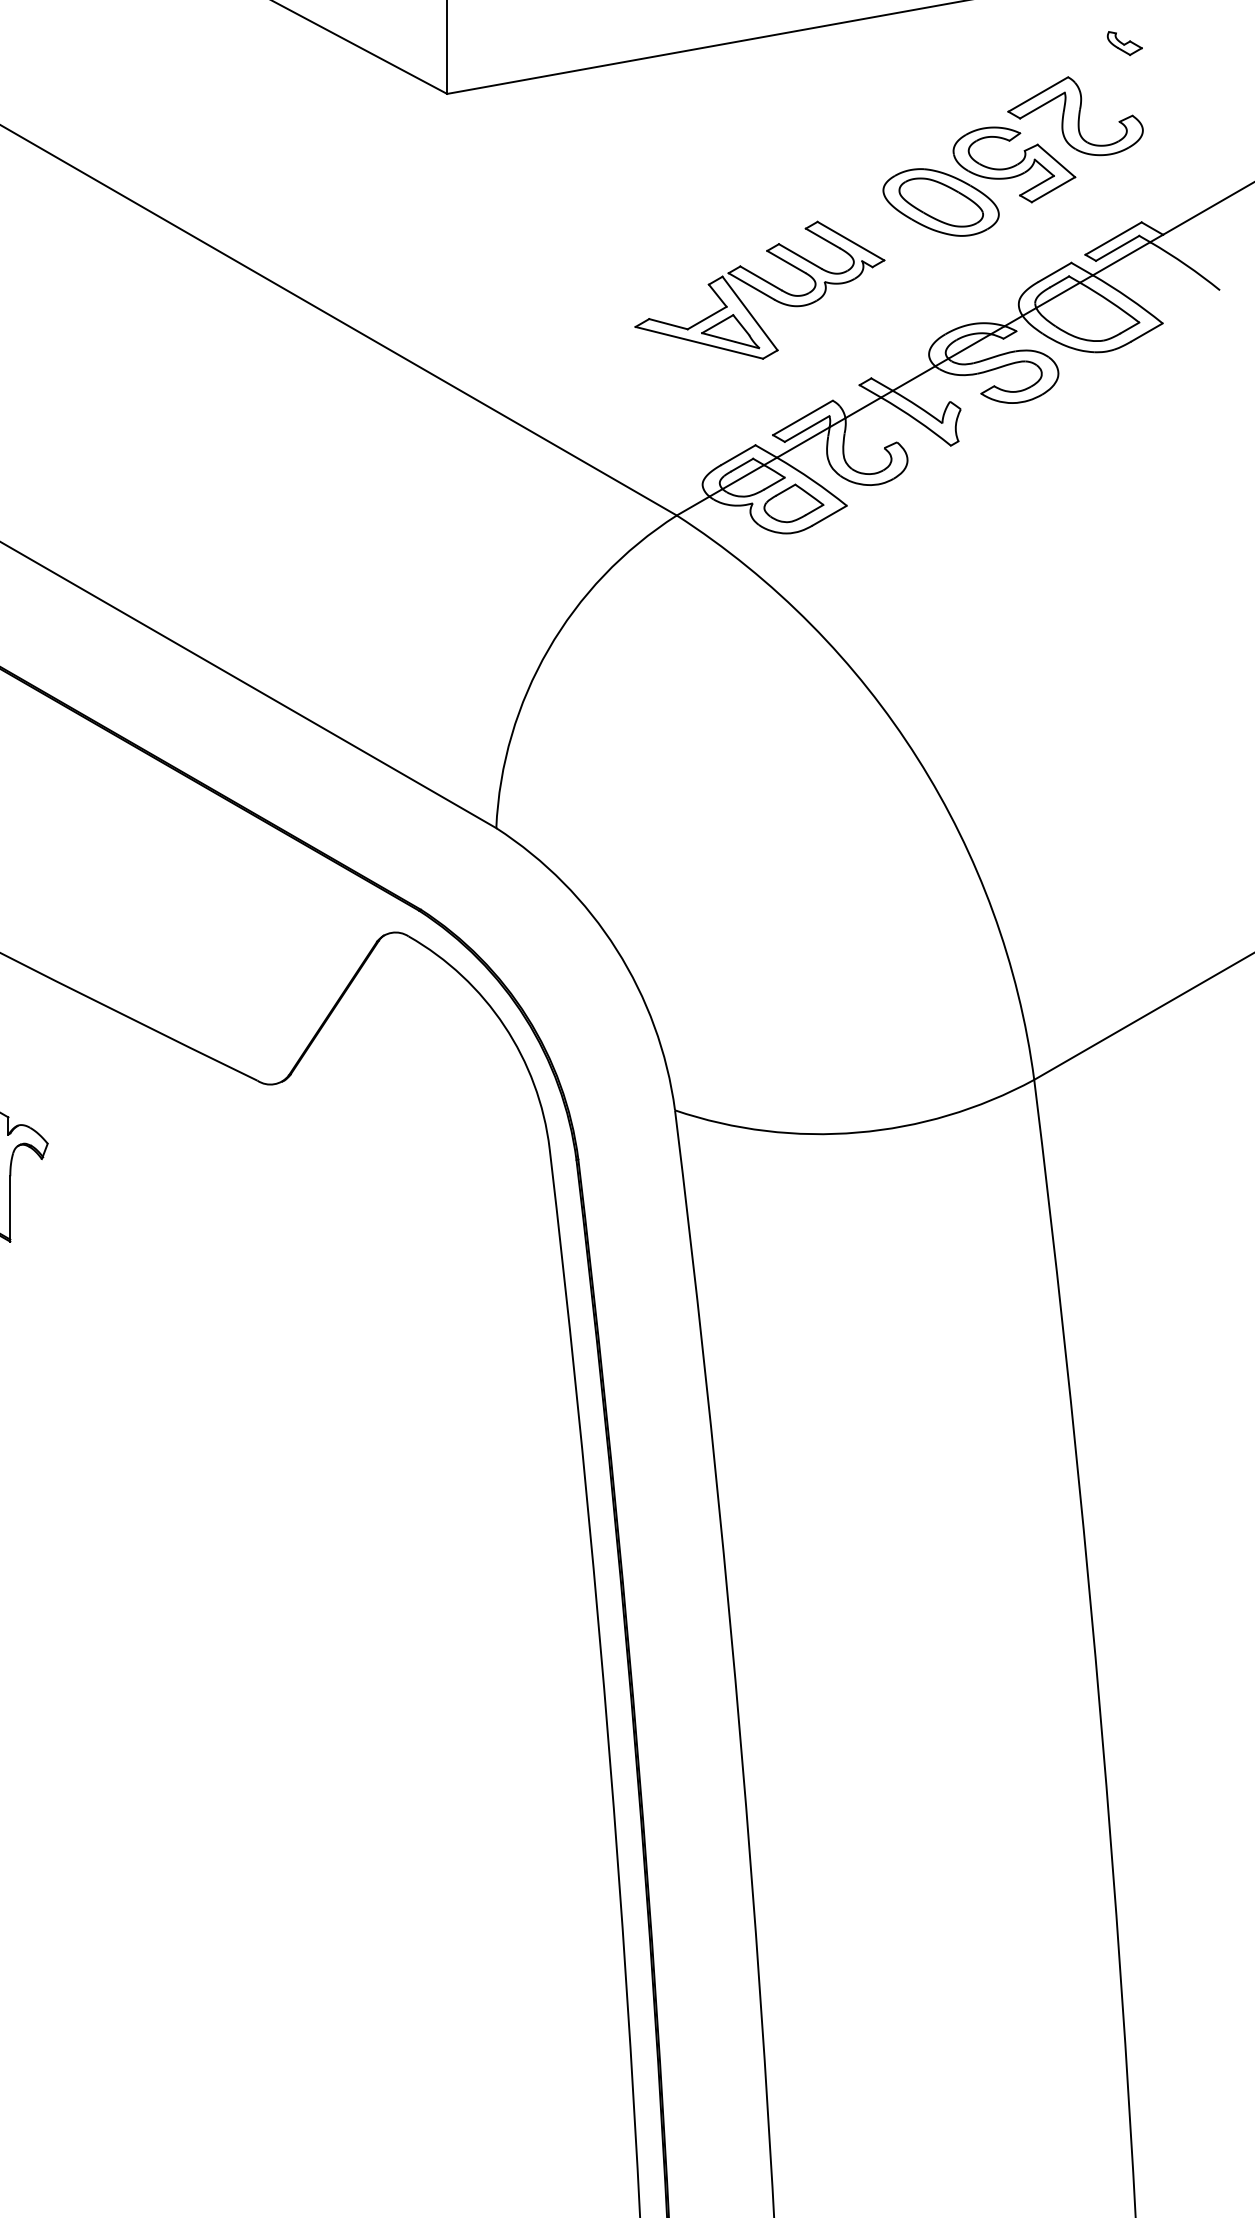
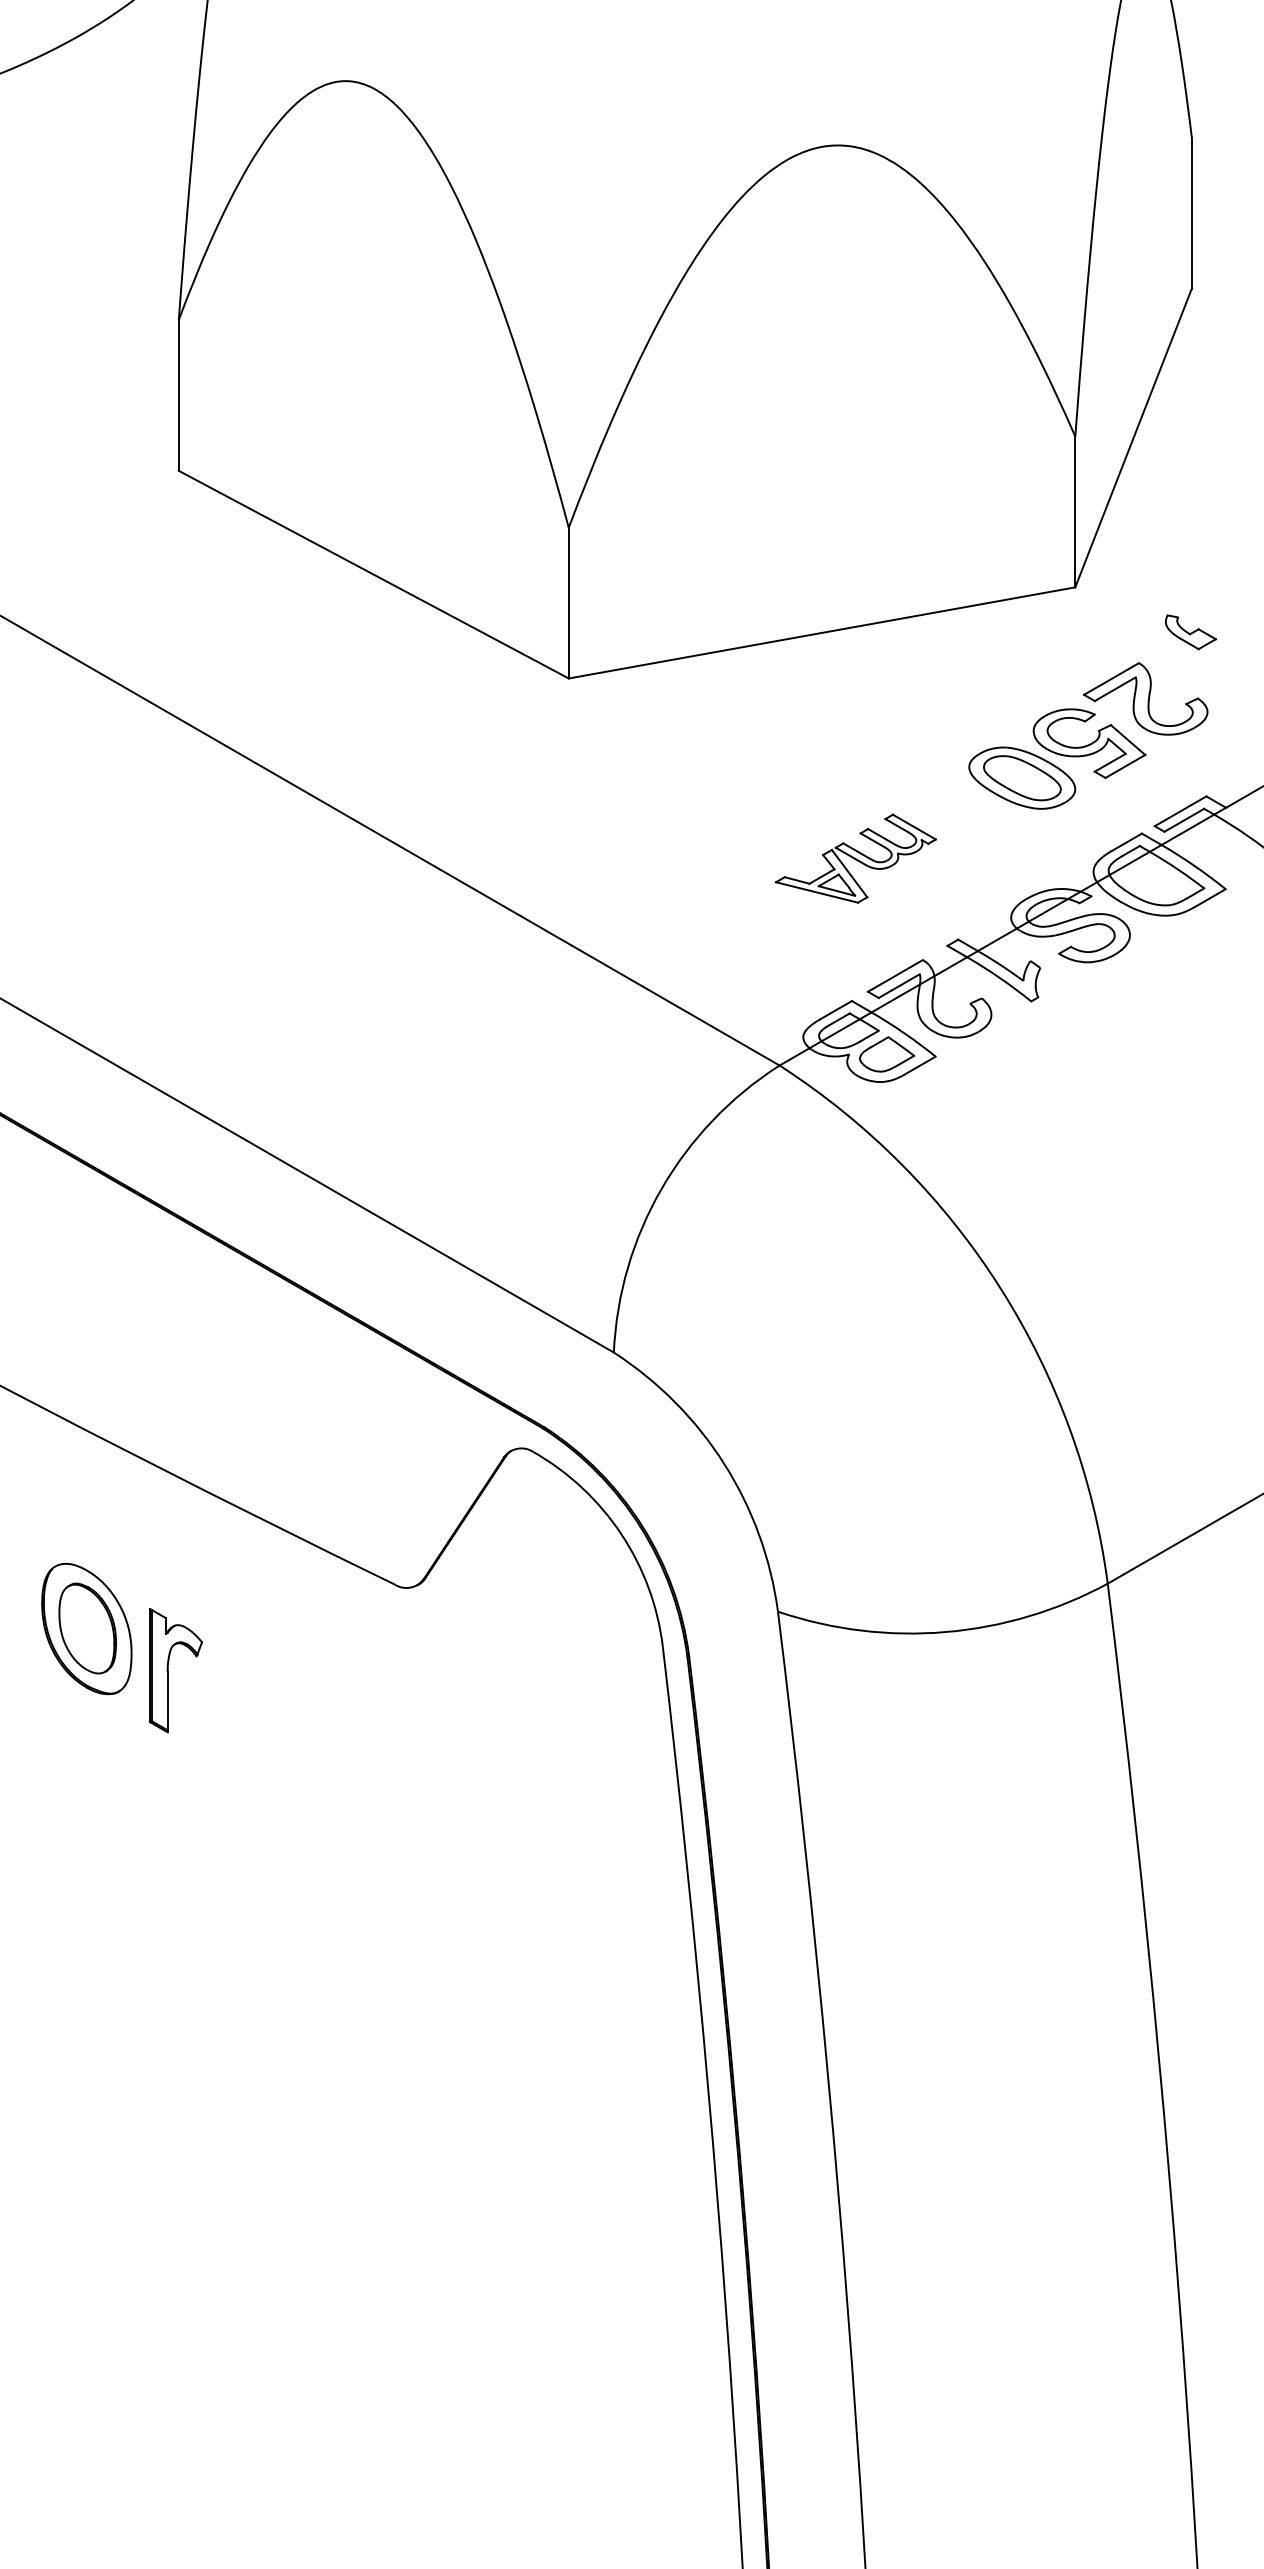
part: (1124, 42) -> (1190, 631), size x1.6
part: (759, 289) -> (855, 858), size x0.7

